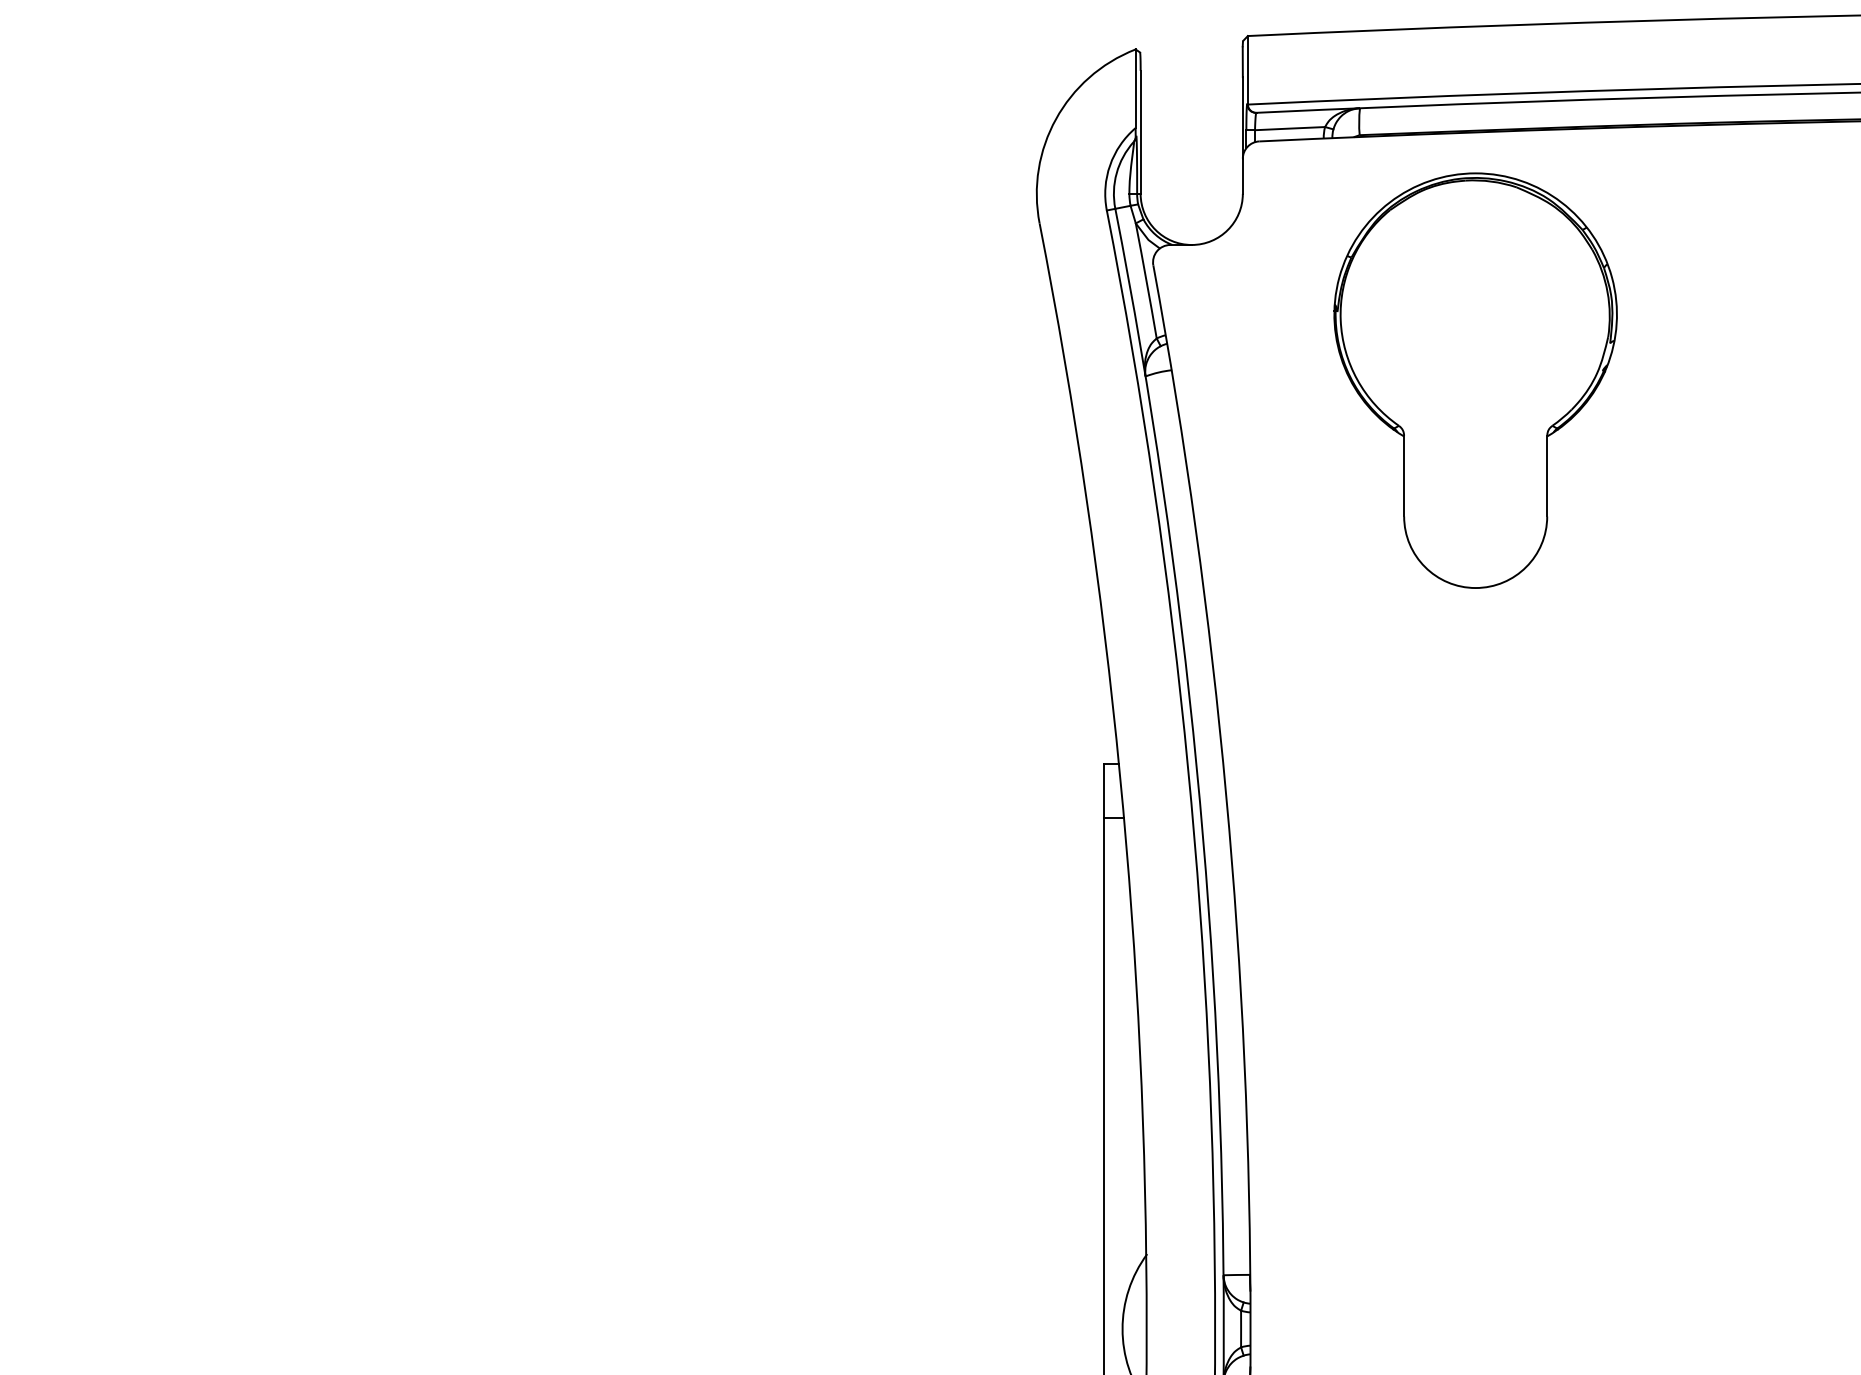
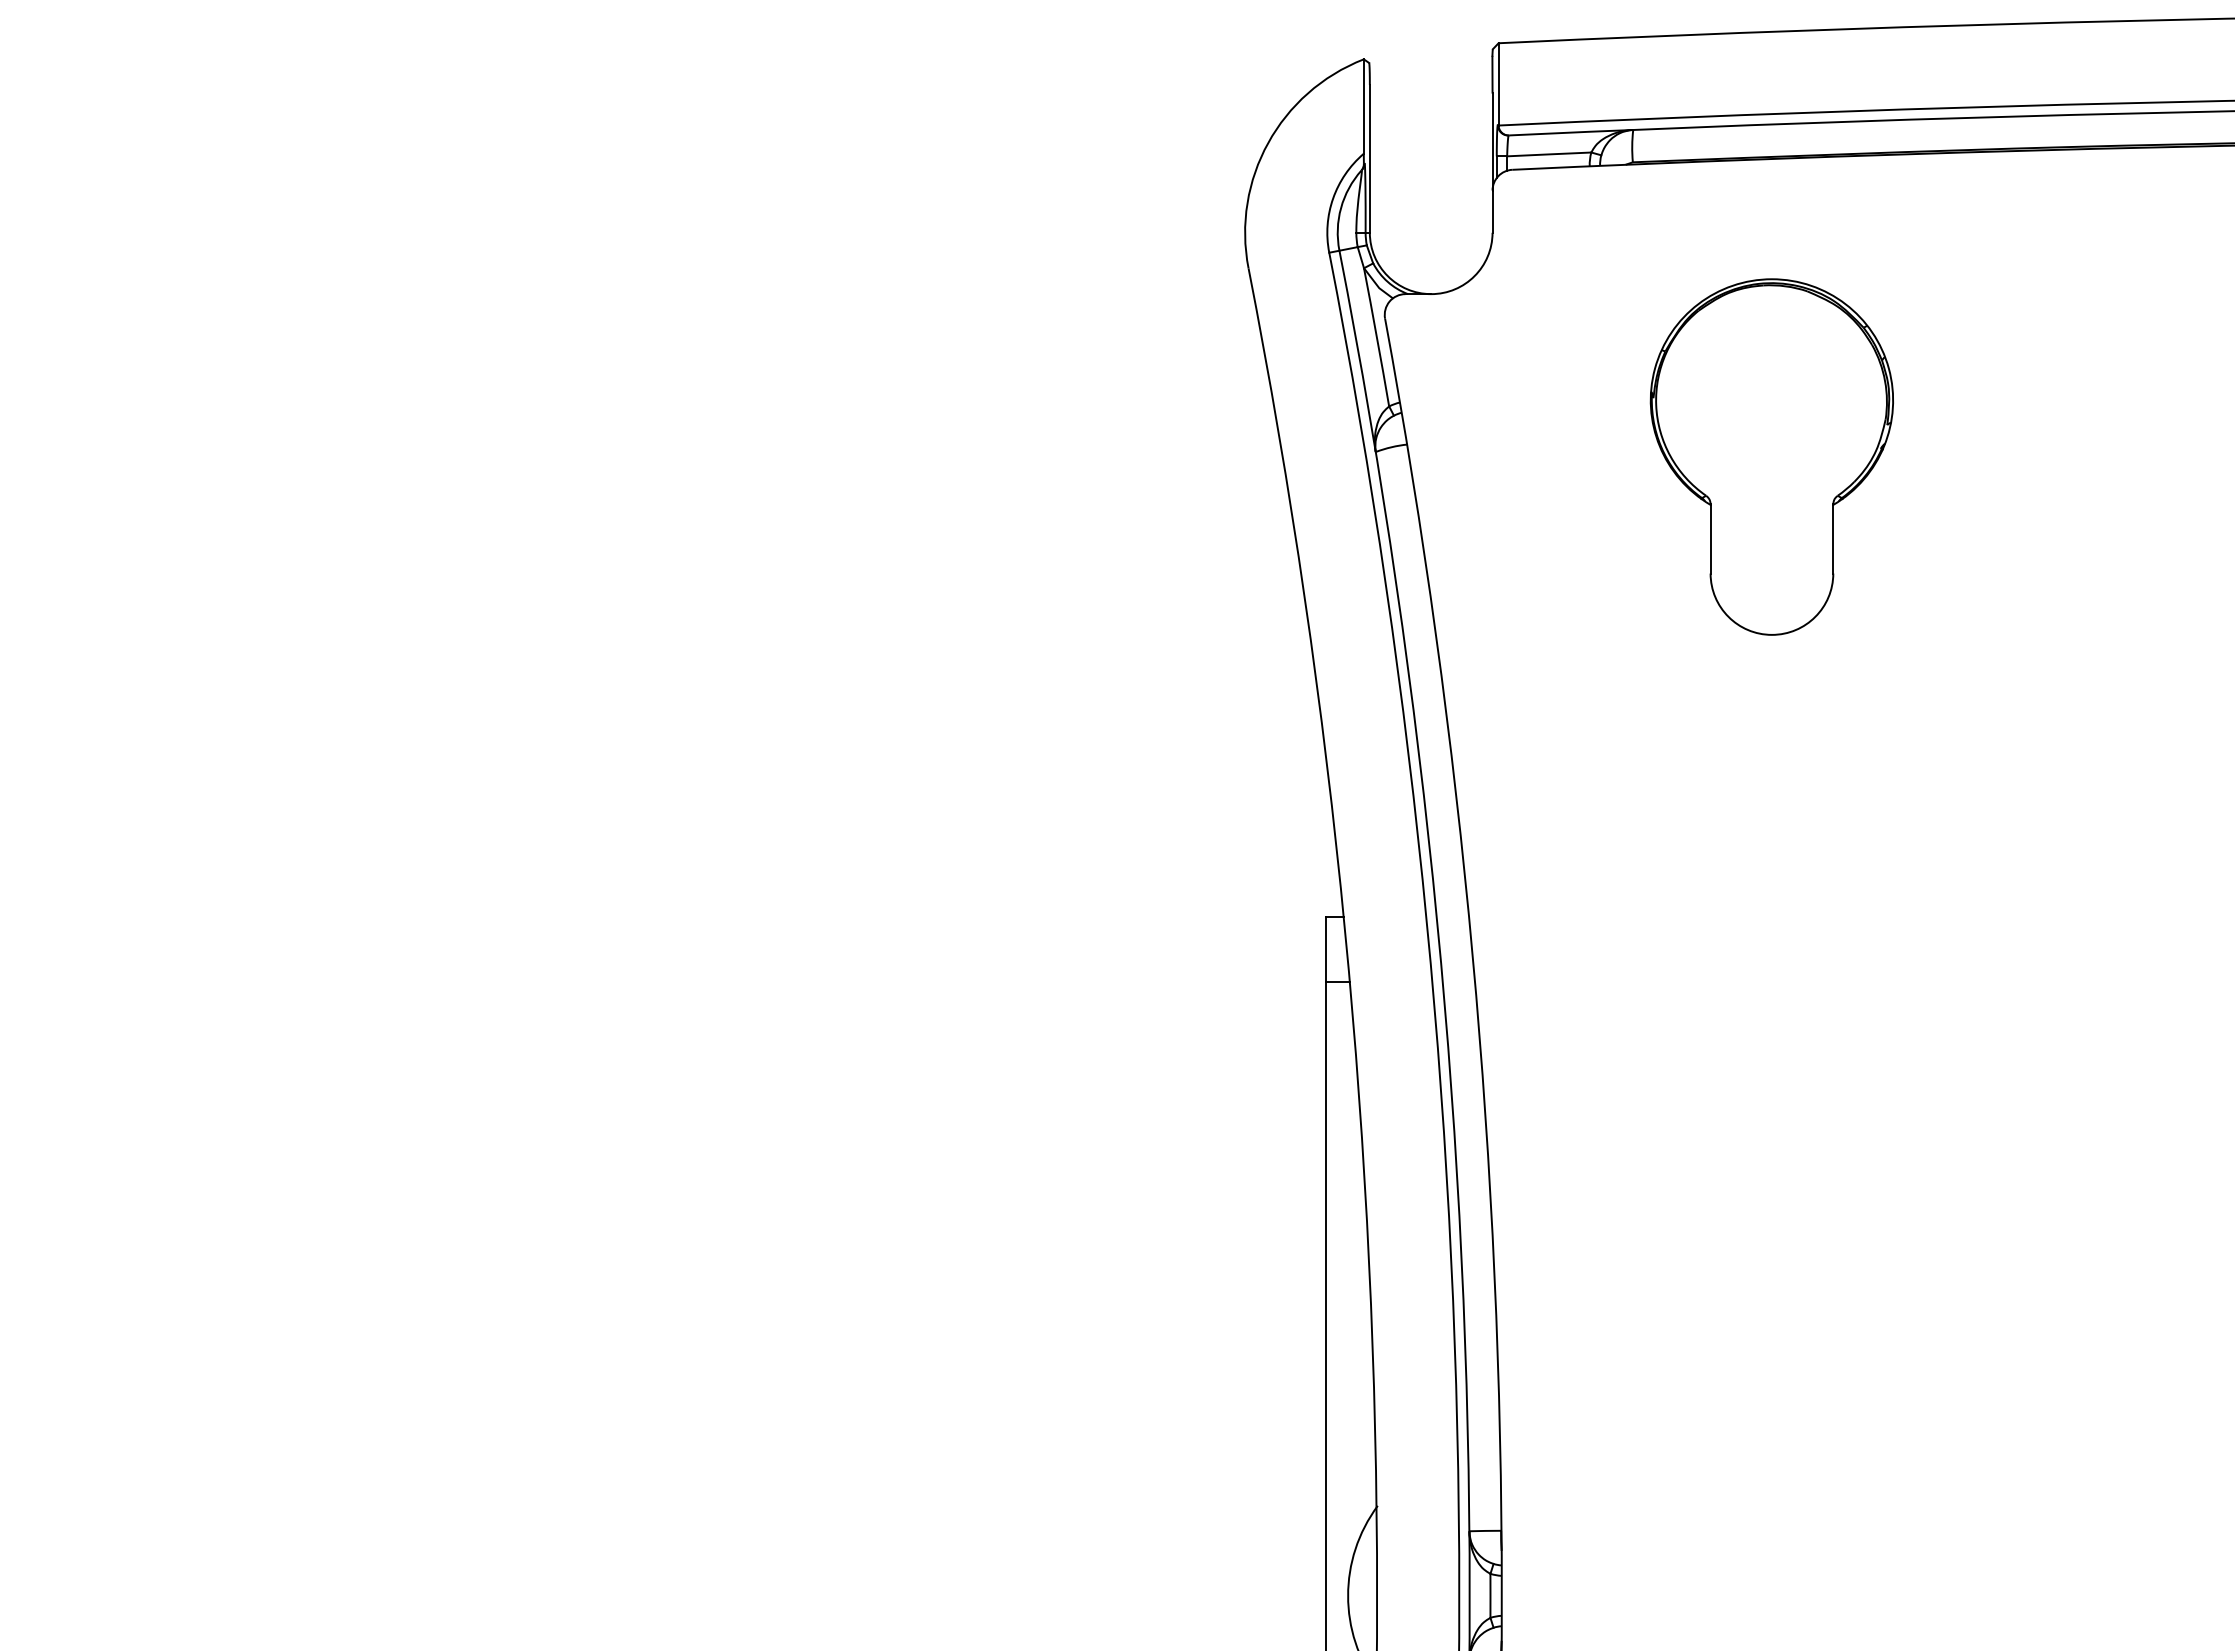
part: (1475, 380) -> (1771, 456), size x0.71

